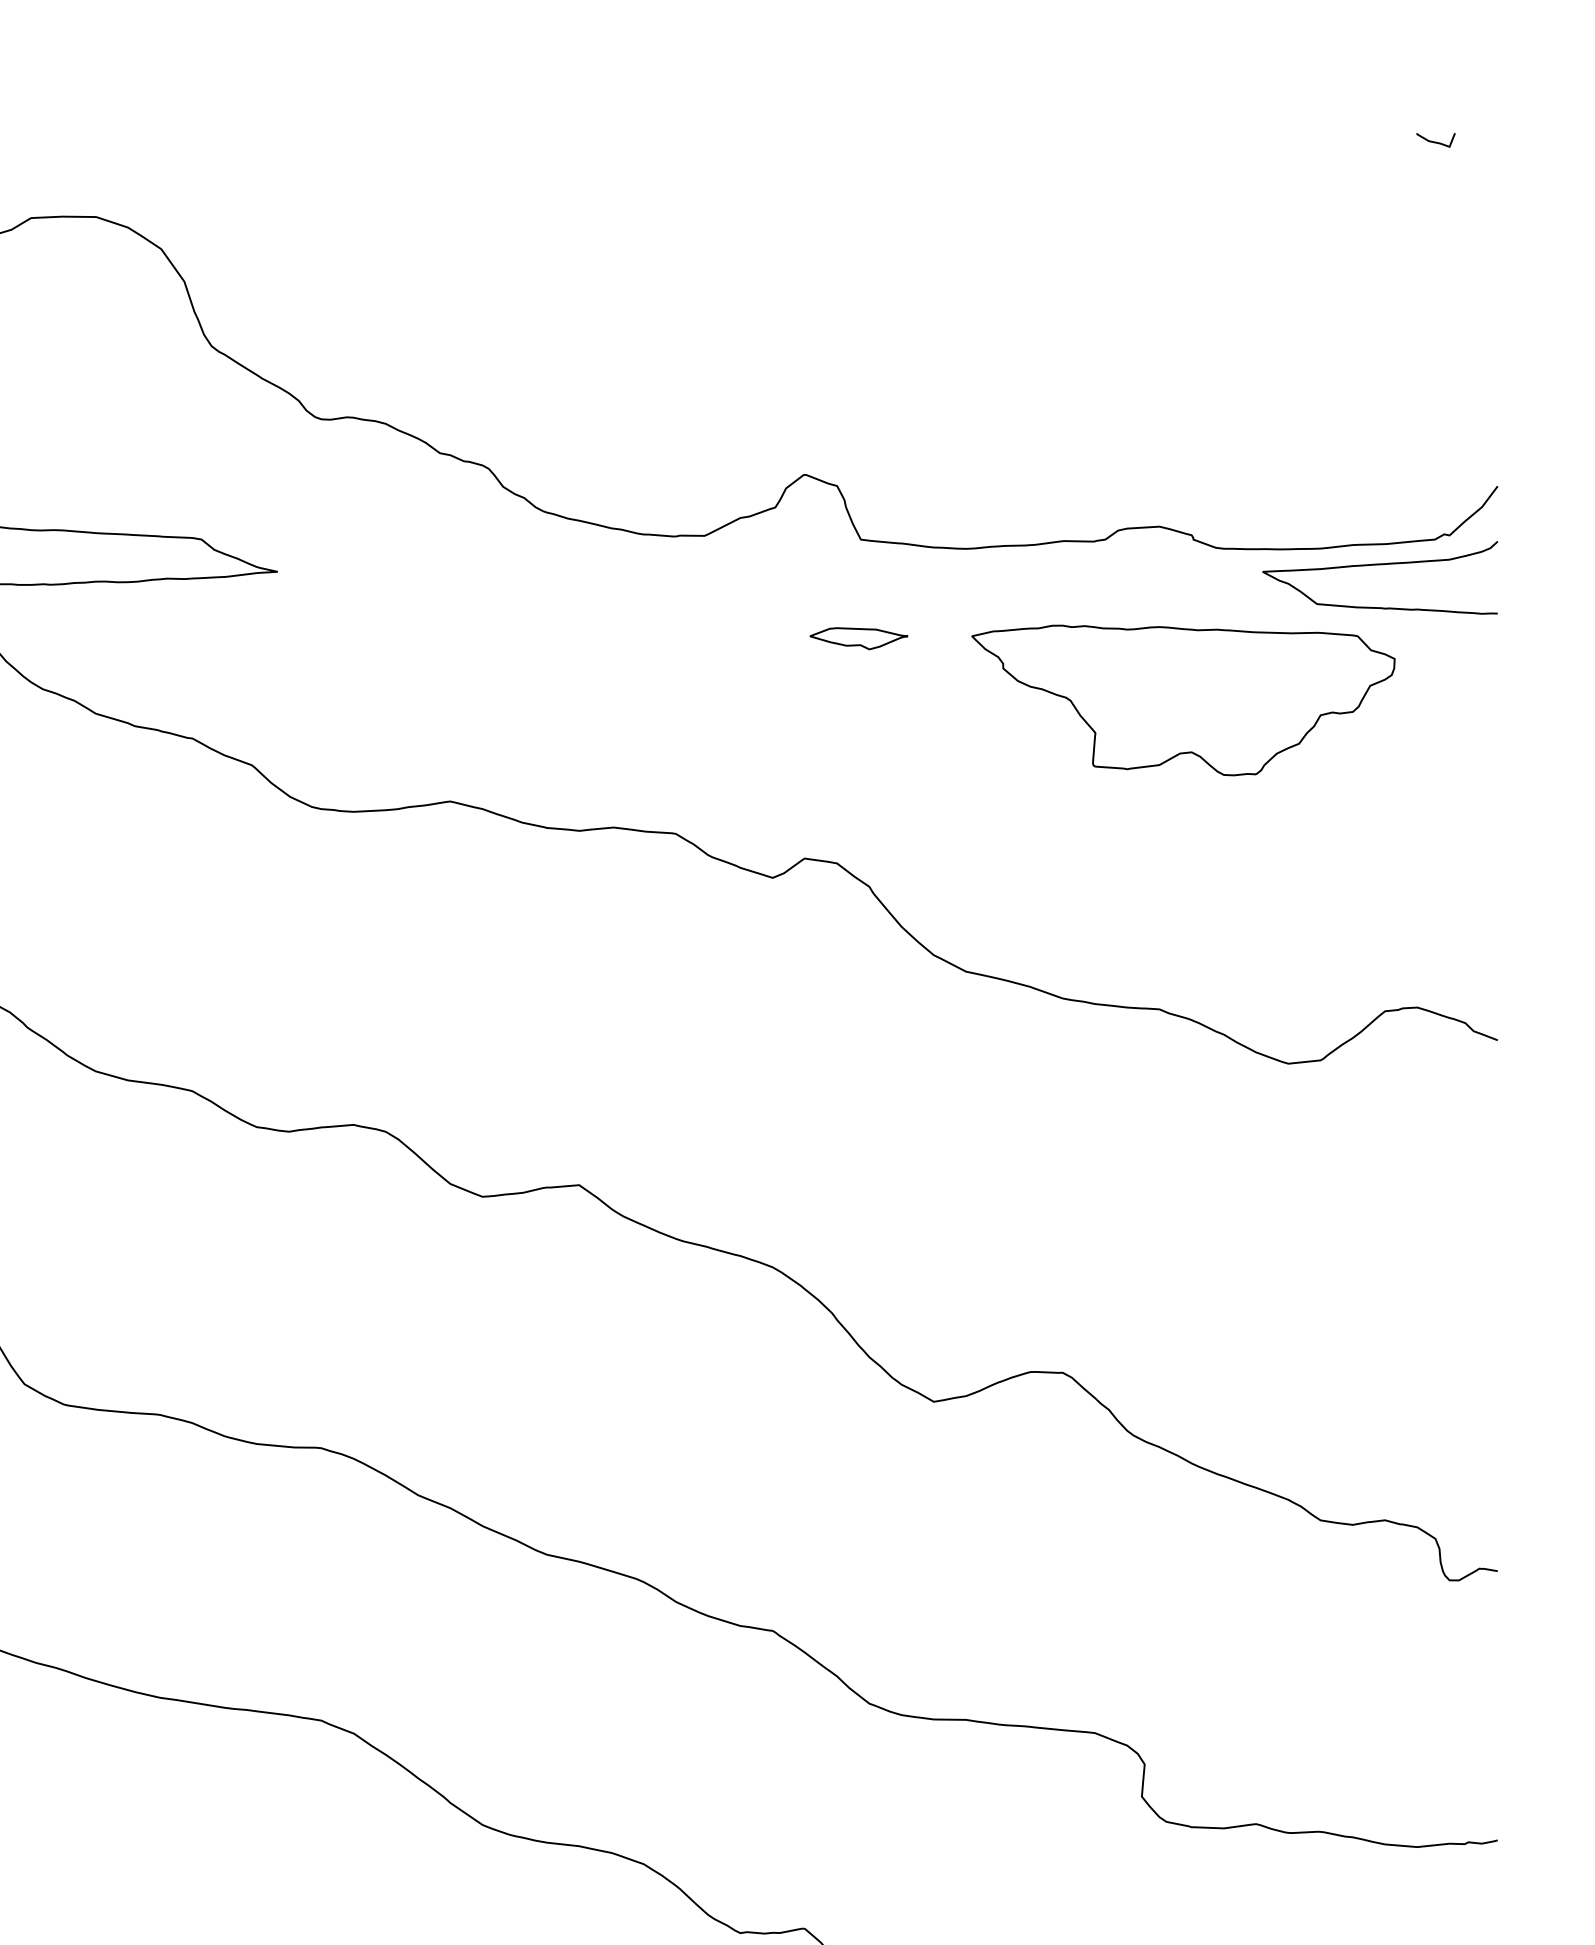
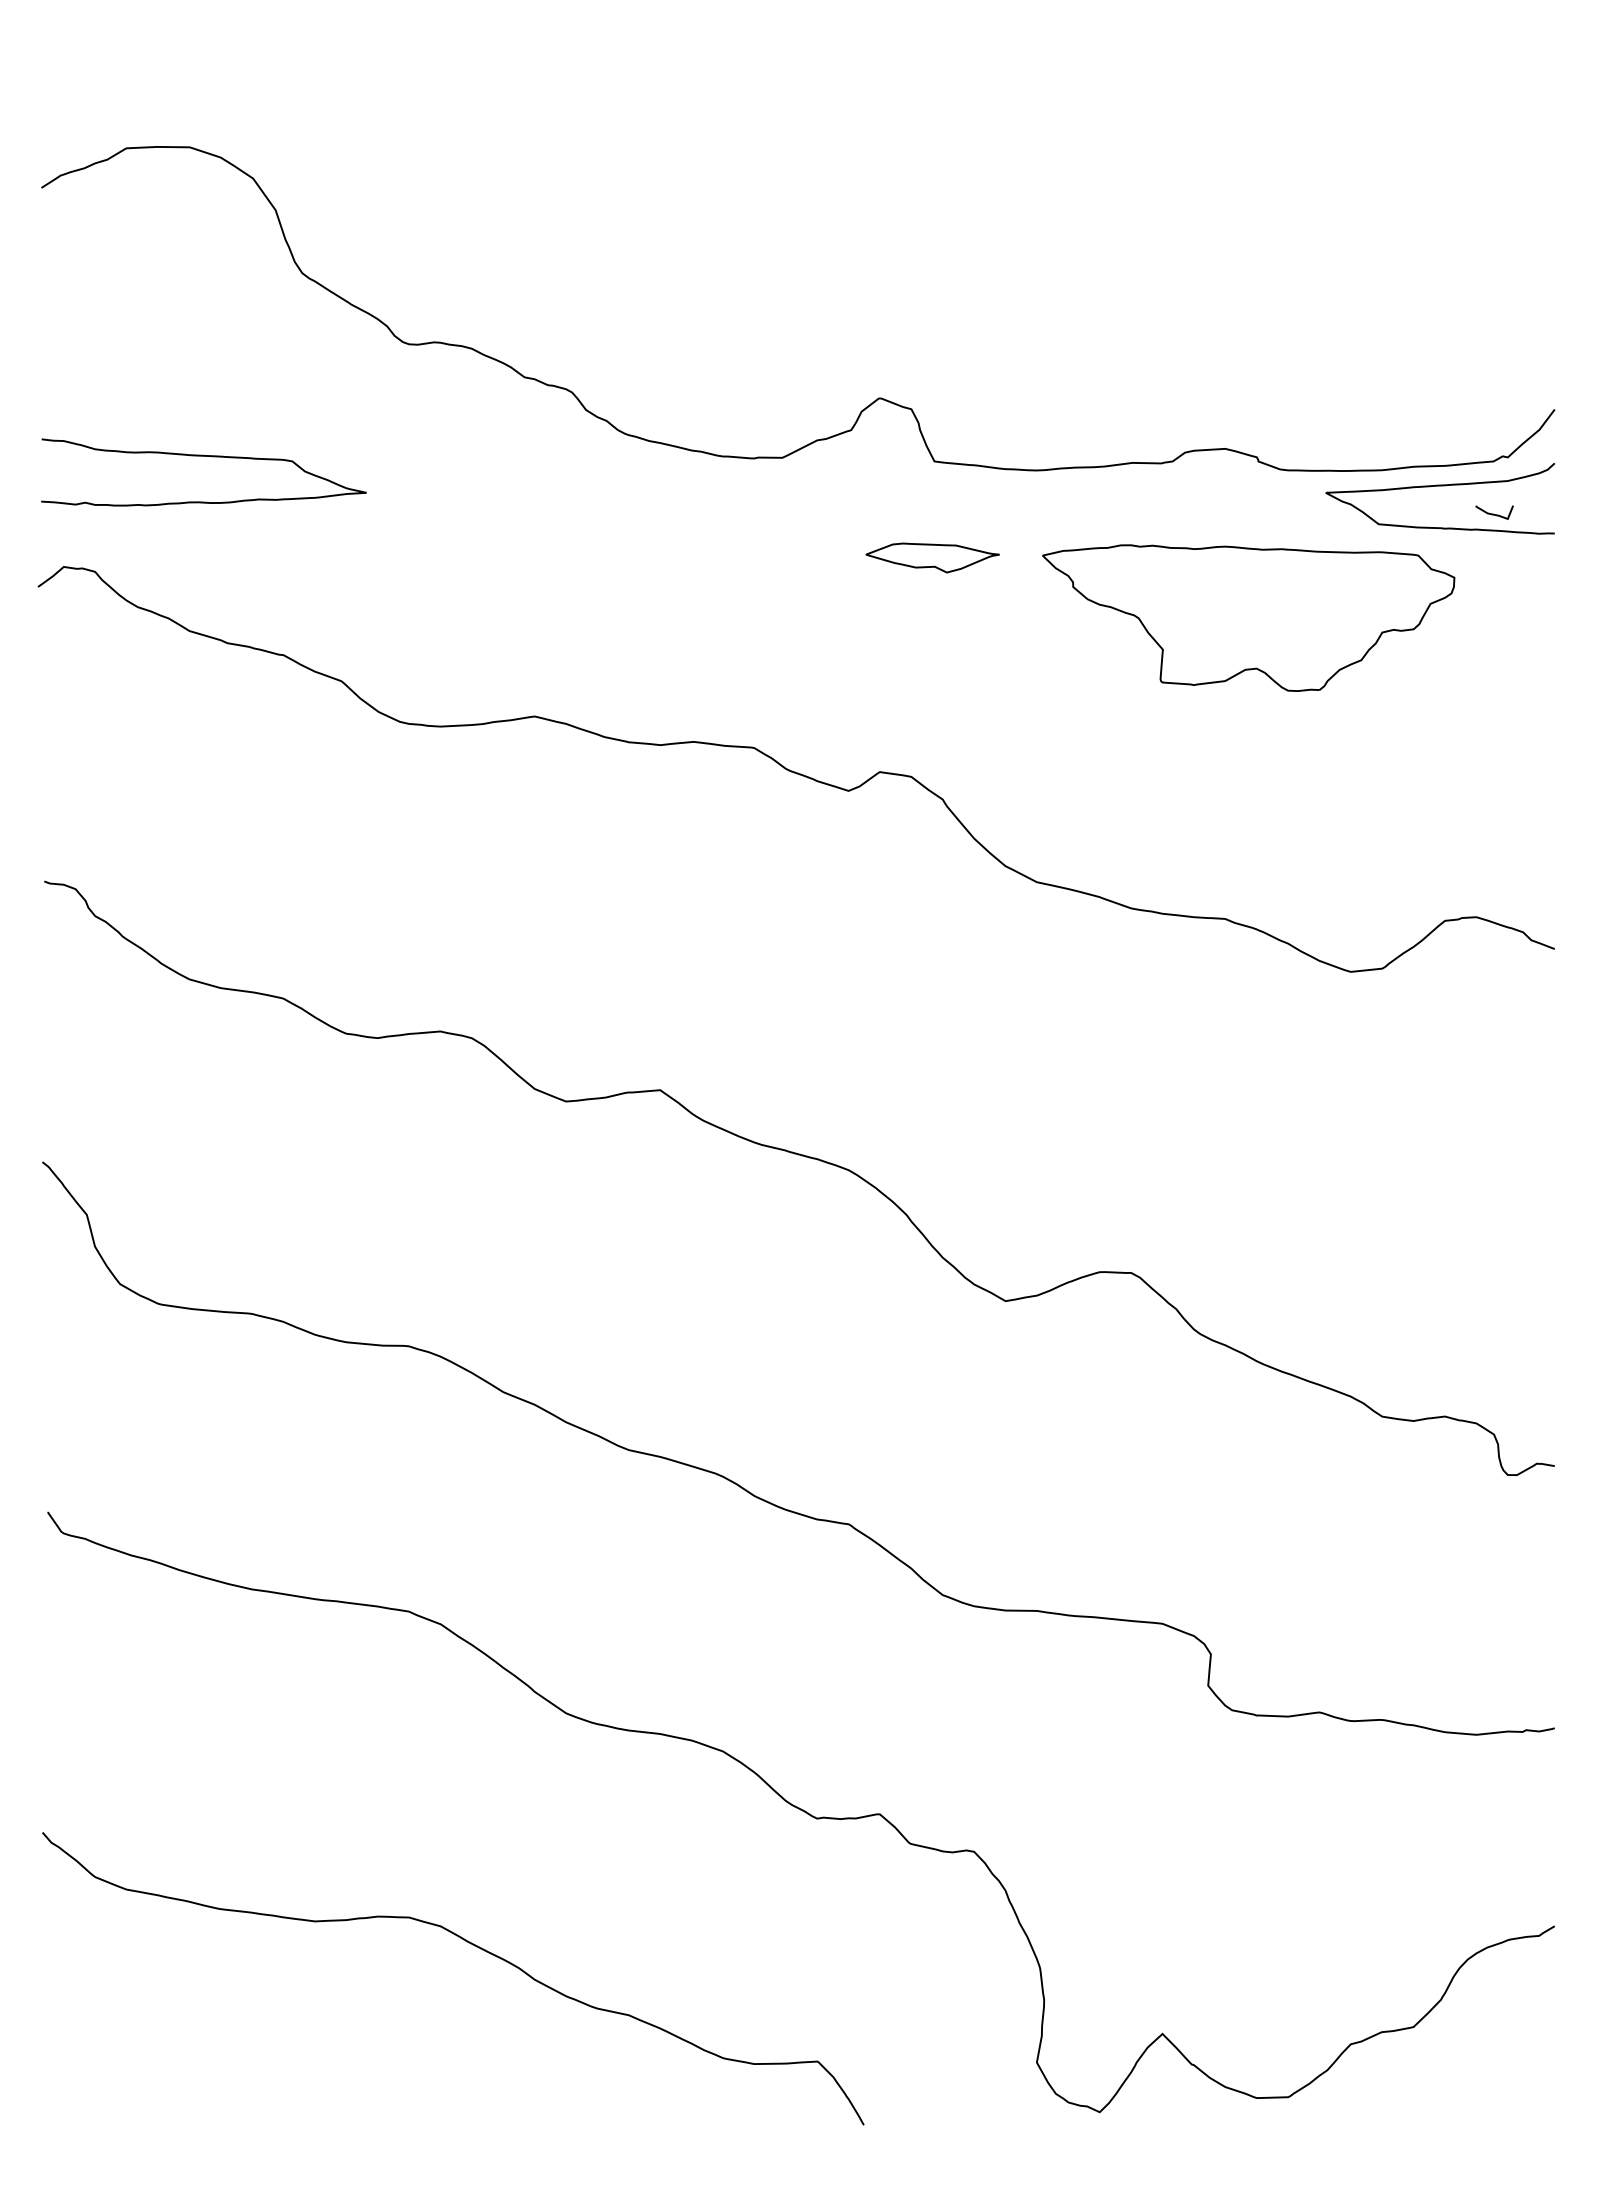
curve: (1435, 141) -> (1494, 513), moved
part: (858, 638) -> (932, 557), size x1.4

